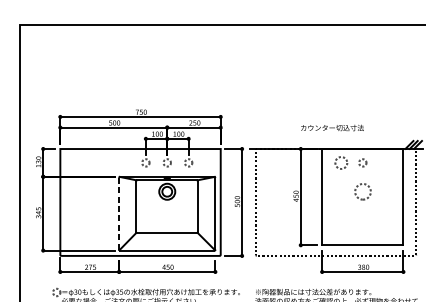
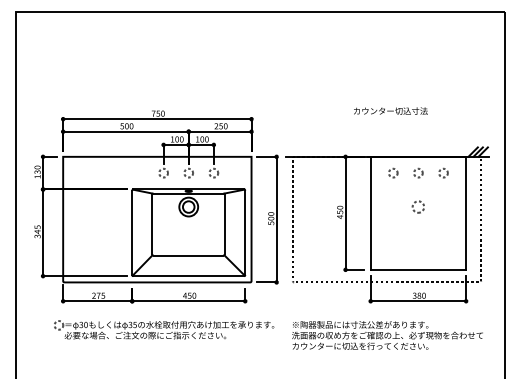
text: (332, 127) -> (390, 110), moved
circle: (341, 162) -> (393, 172), size x0.62
circle: (384, 162) -> (443, 172), added
part: (362, 191) -> (417, 206), size x0.62
line: (119, 213) -> (132, 232), dashed -> solid

